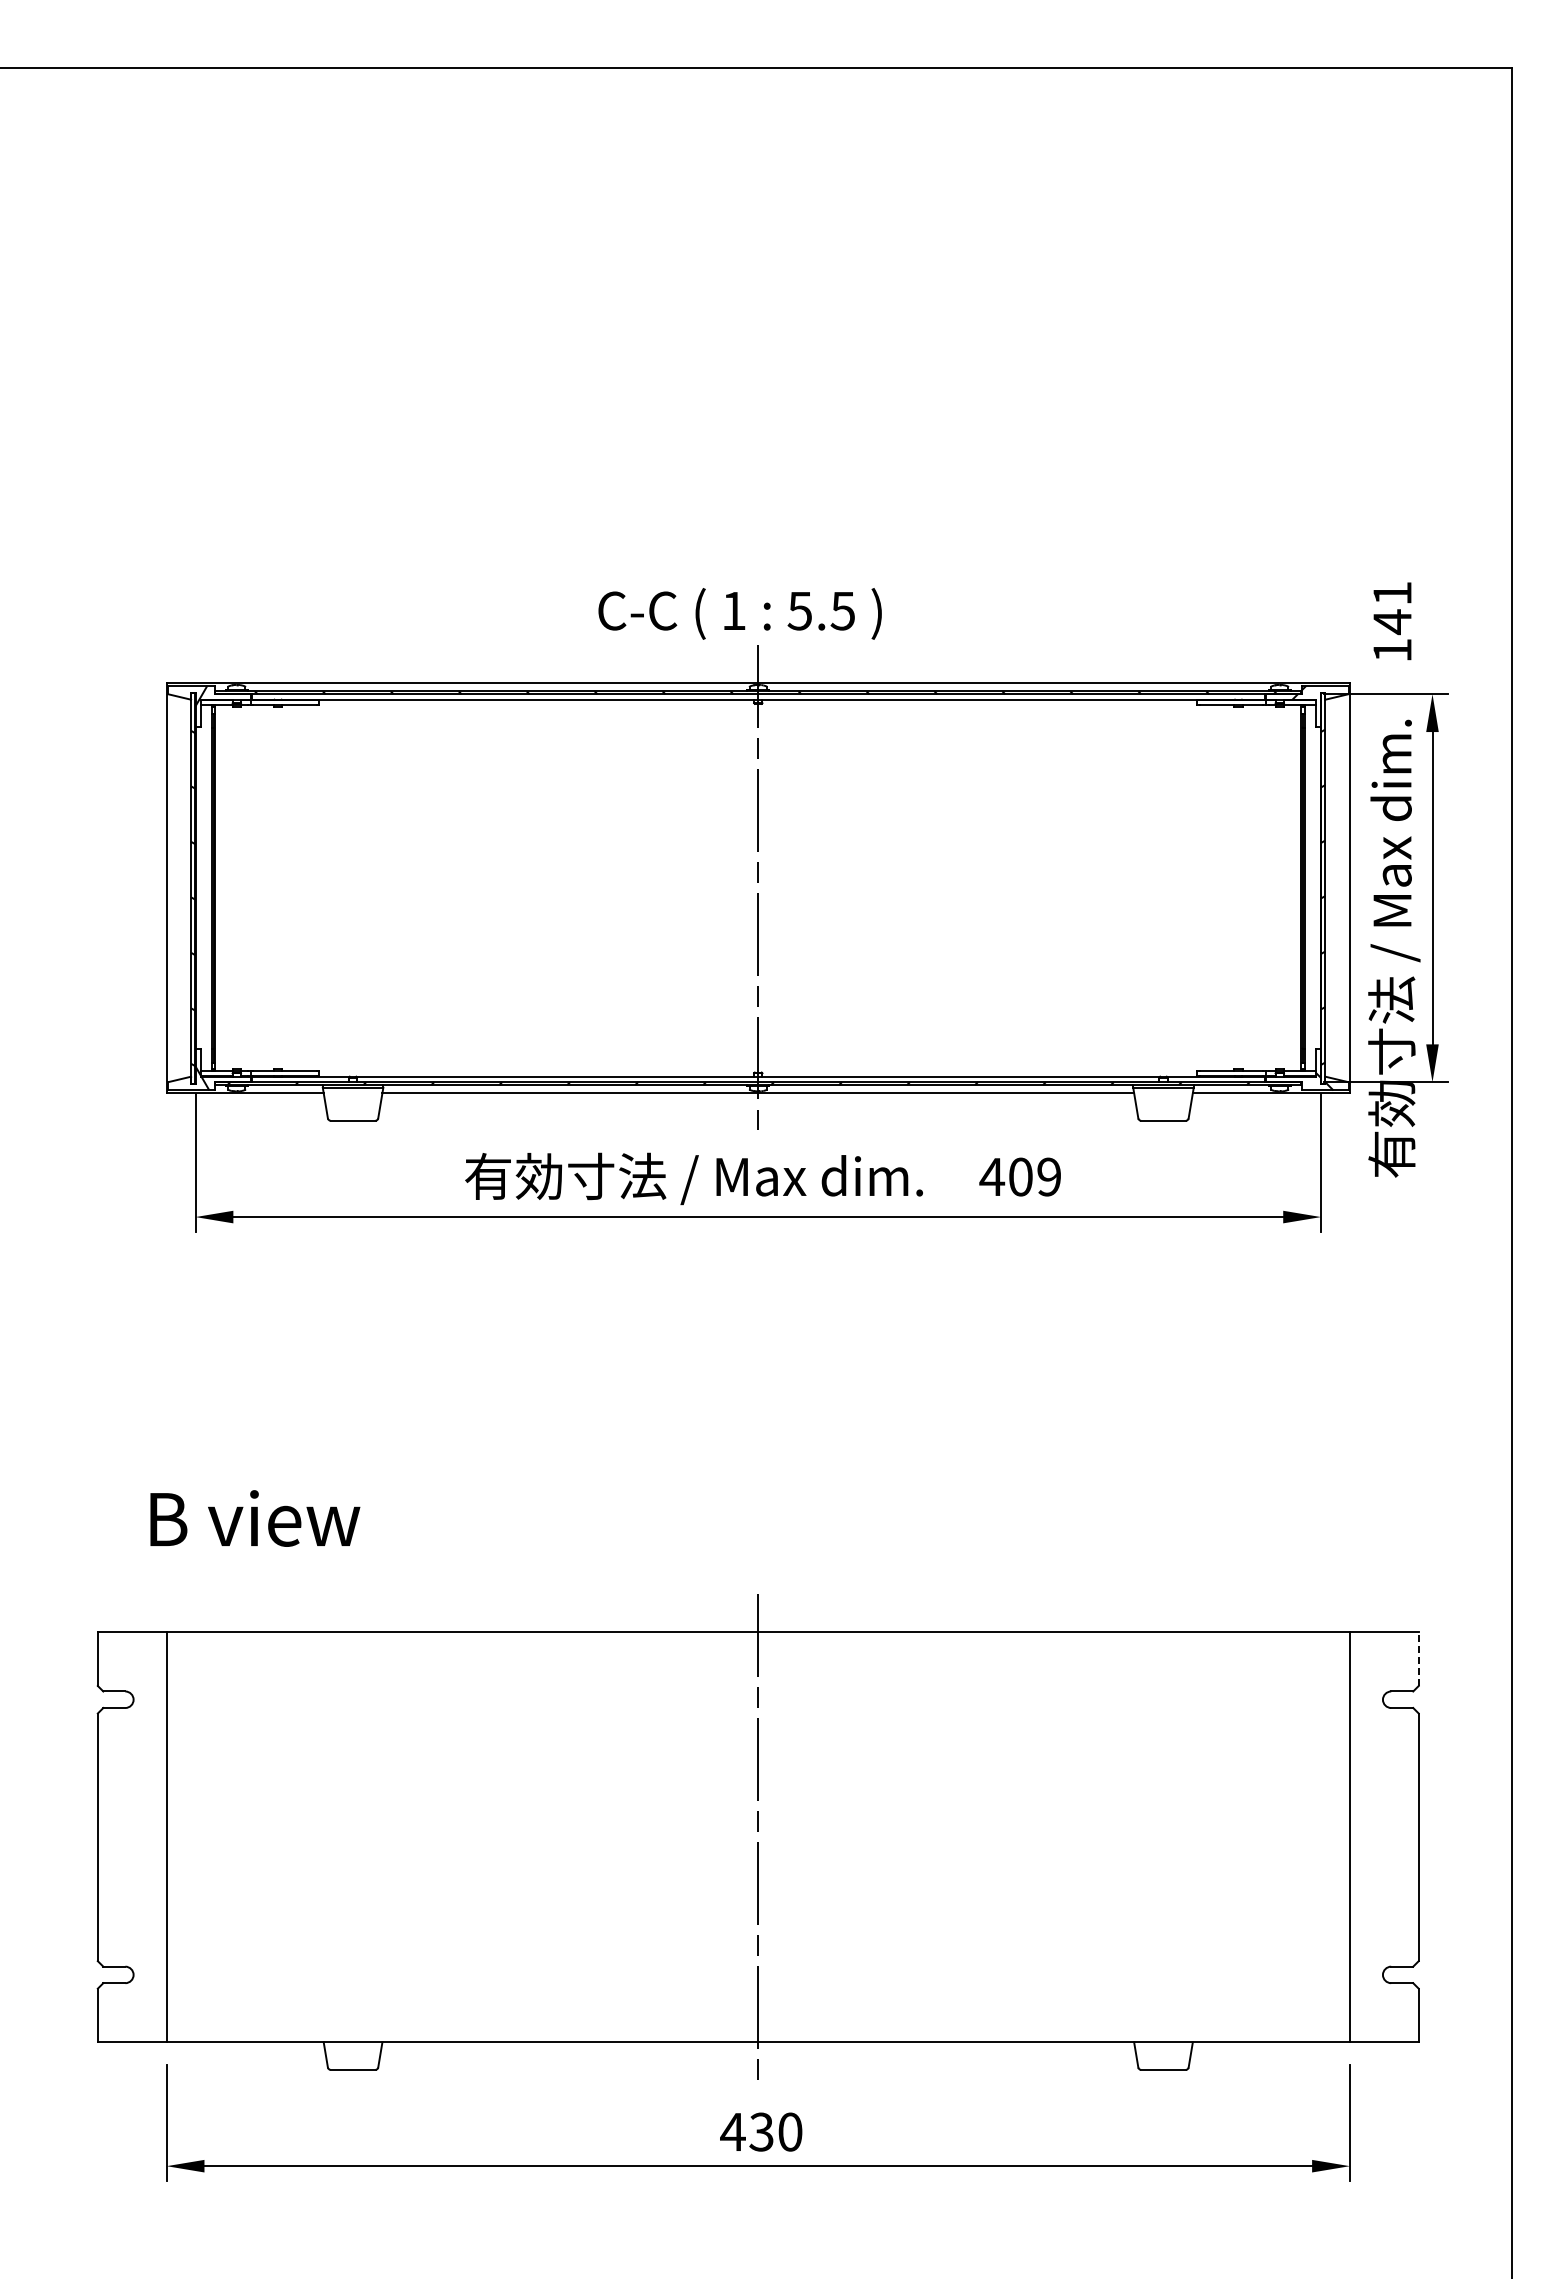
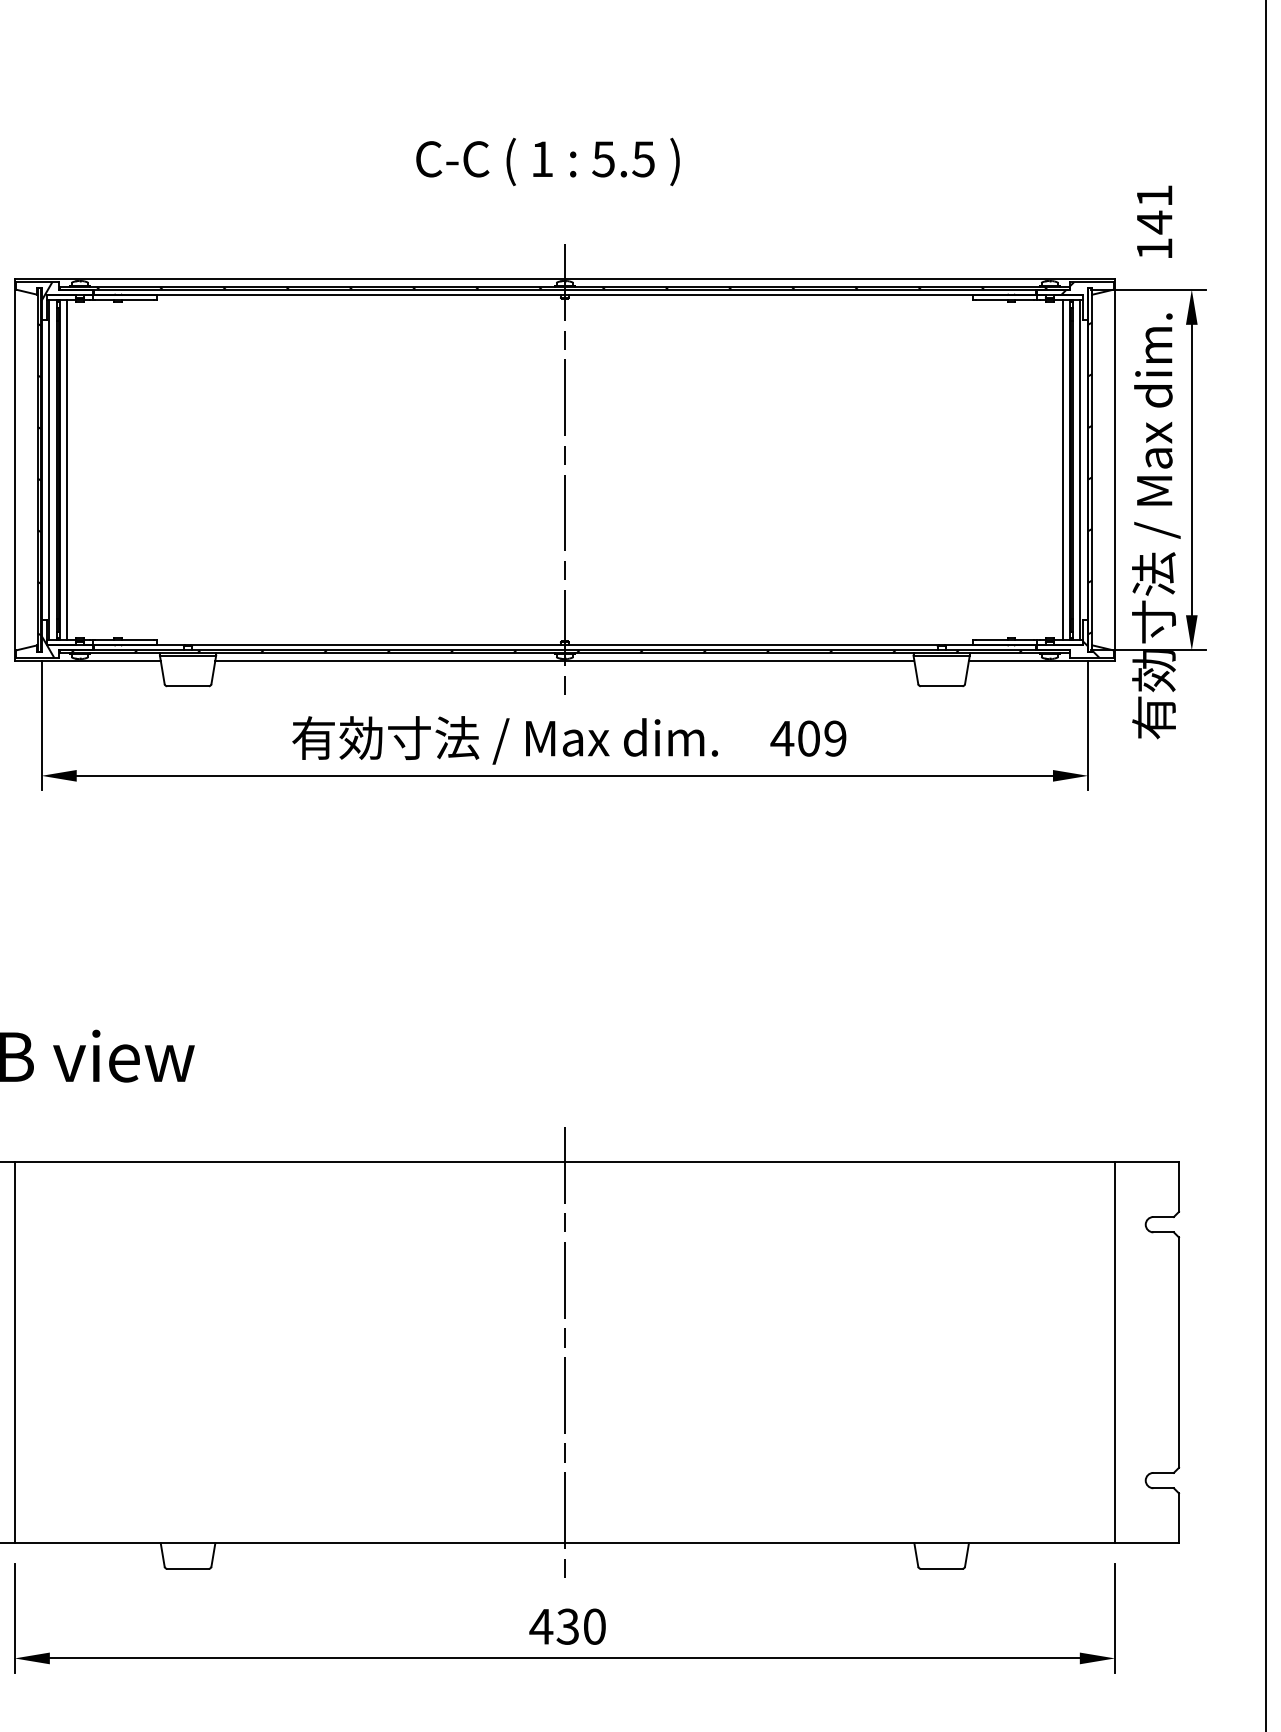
text: (739, 613) -> (547, 161), moved
line: (203, 887) -> (48, 469), added
line: (223, 887) -> (67, 469), added
line: (1293, 887) -> (1062, 469), added
line: (1312, 887) -> (1080, 469), added
line: (1418, 1659) -> (1178, 1187), dashed -> solid

